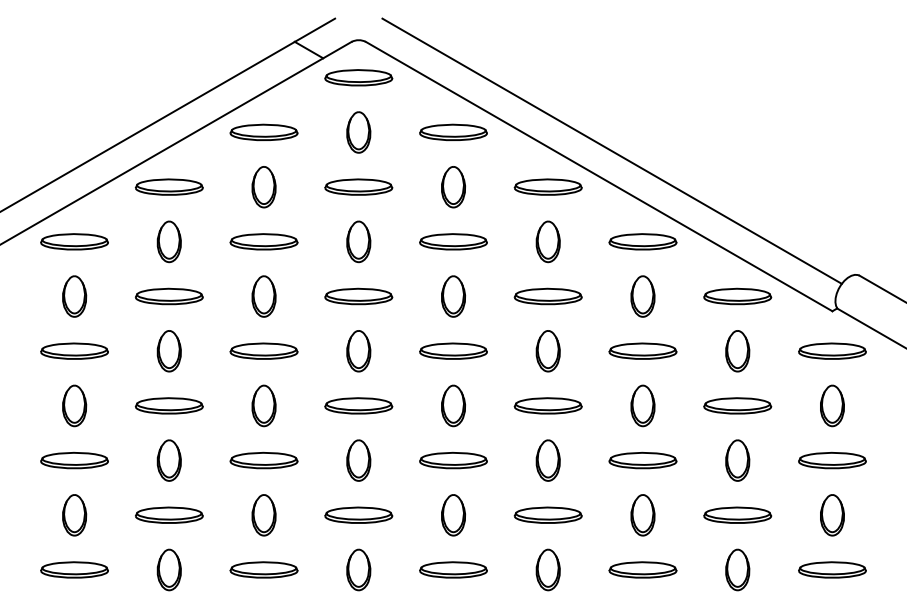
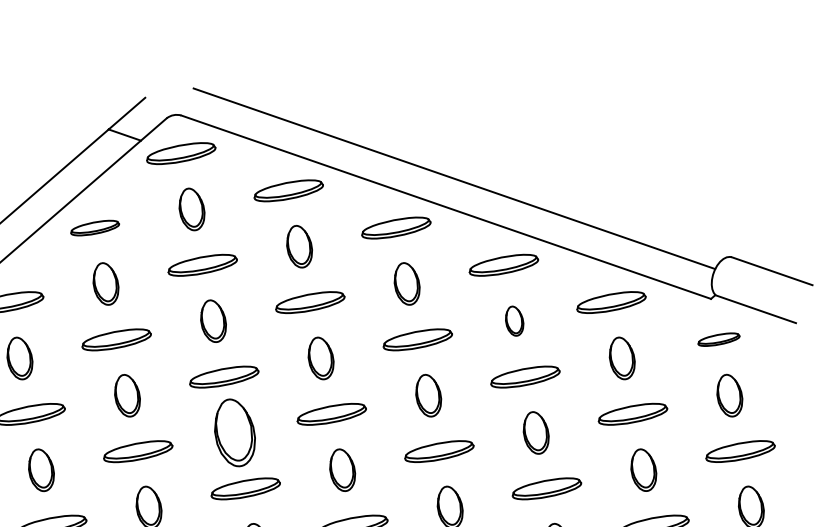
part: (263, 132) -> (94, 228), size x0.7
part: (642, 296) -> (514, 321), size x0.7
part: (832, 350) -> (718, 339), size x0.6
part: (358, 351) -> (234, 433), size x1.6

